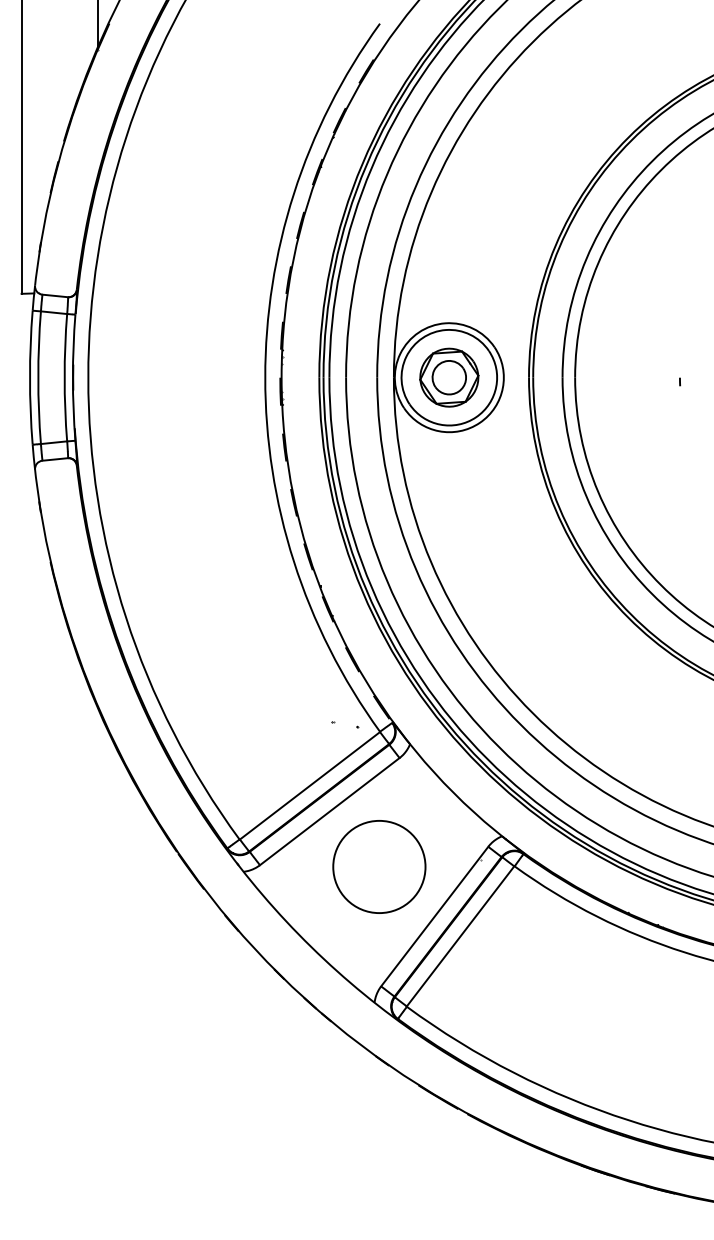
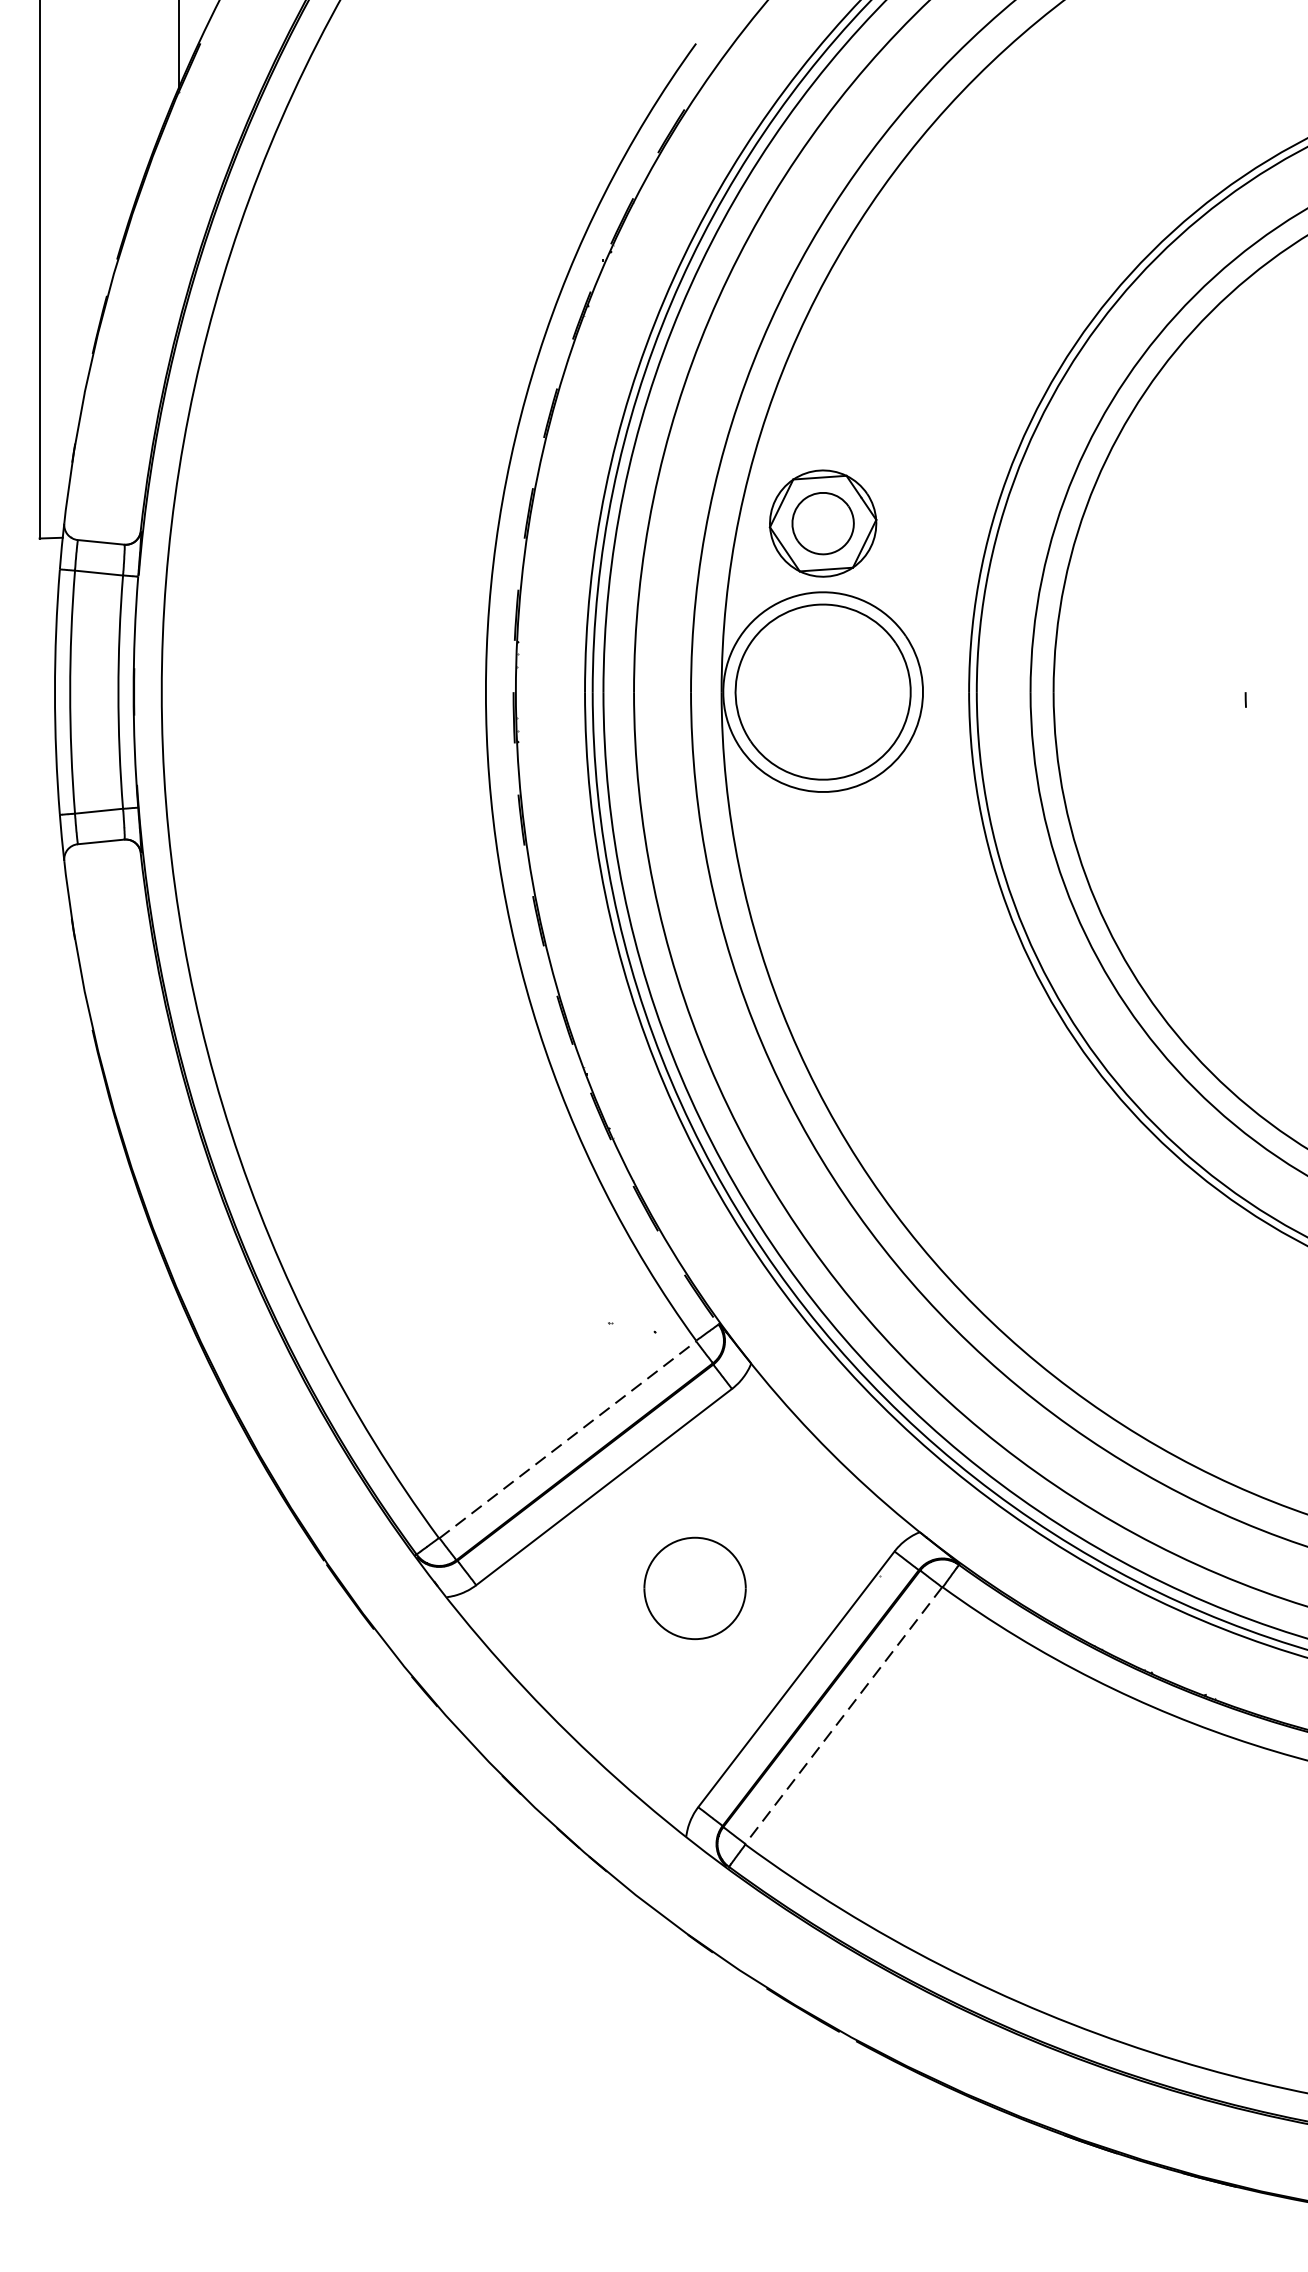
part: (449, 377) -> (823, 523), moved
line: (310, 785) -> (568, 1439), solid -> dashed
part: (379, 866) -> (695, 1587), size x0.6
line: (460, 936) -> (843, 1715), solid -> dashed

